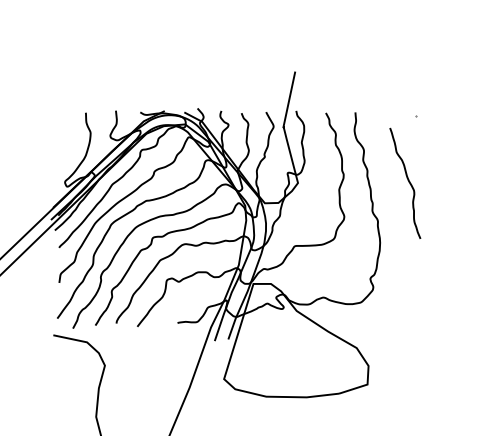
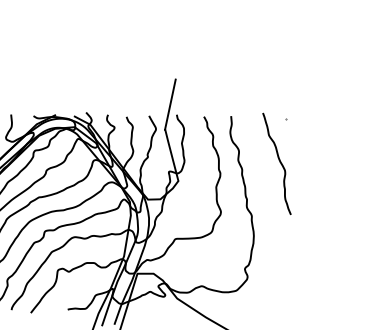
curve: (407, 180) -> (278, 161), moved

